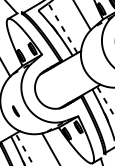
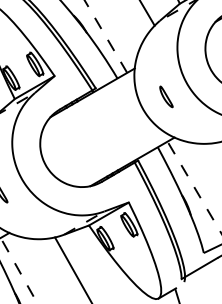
part: (96, 64) -> (166, 96), added

